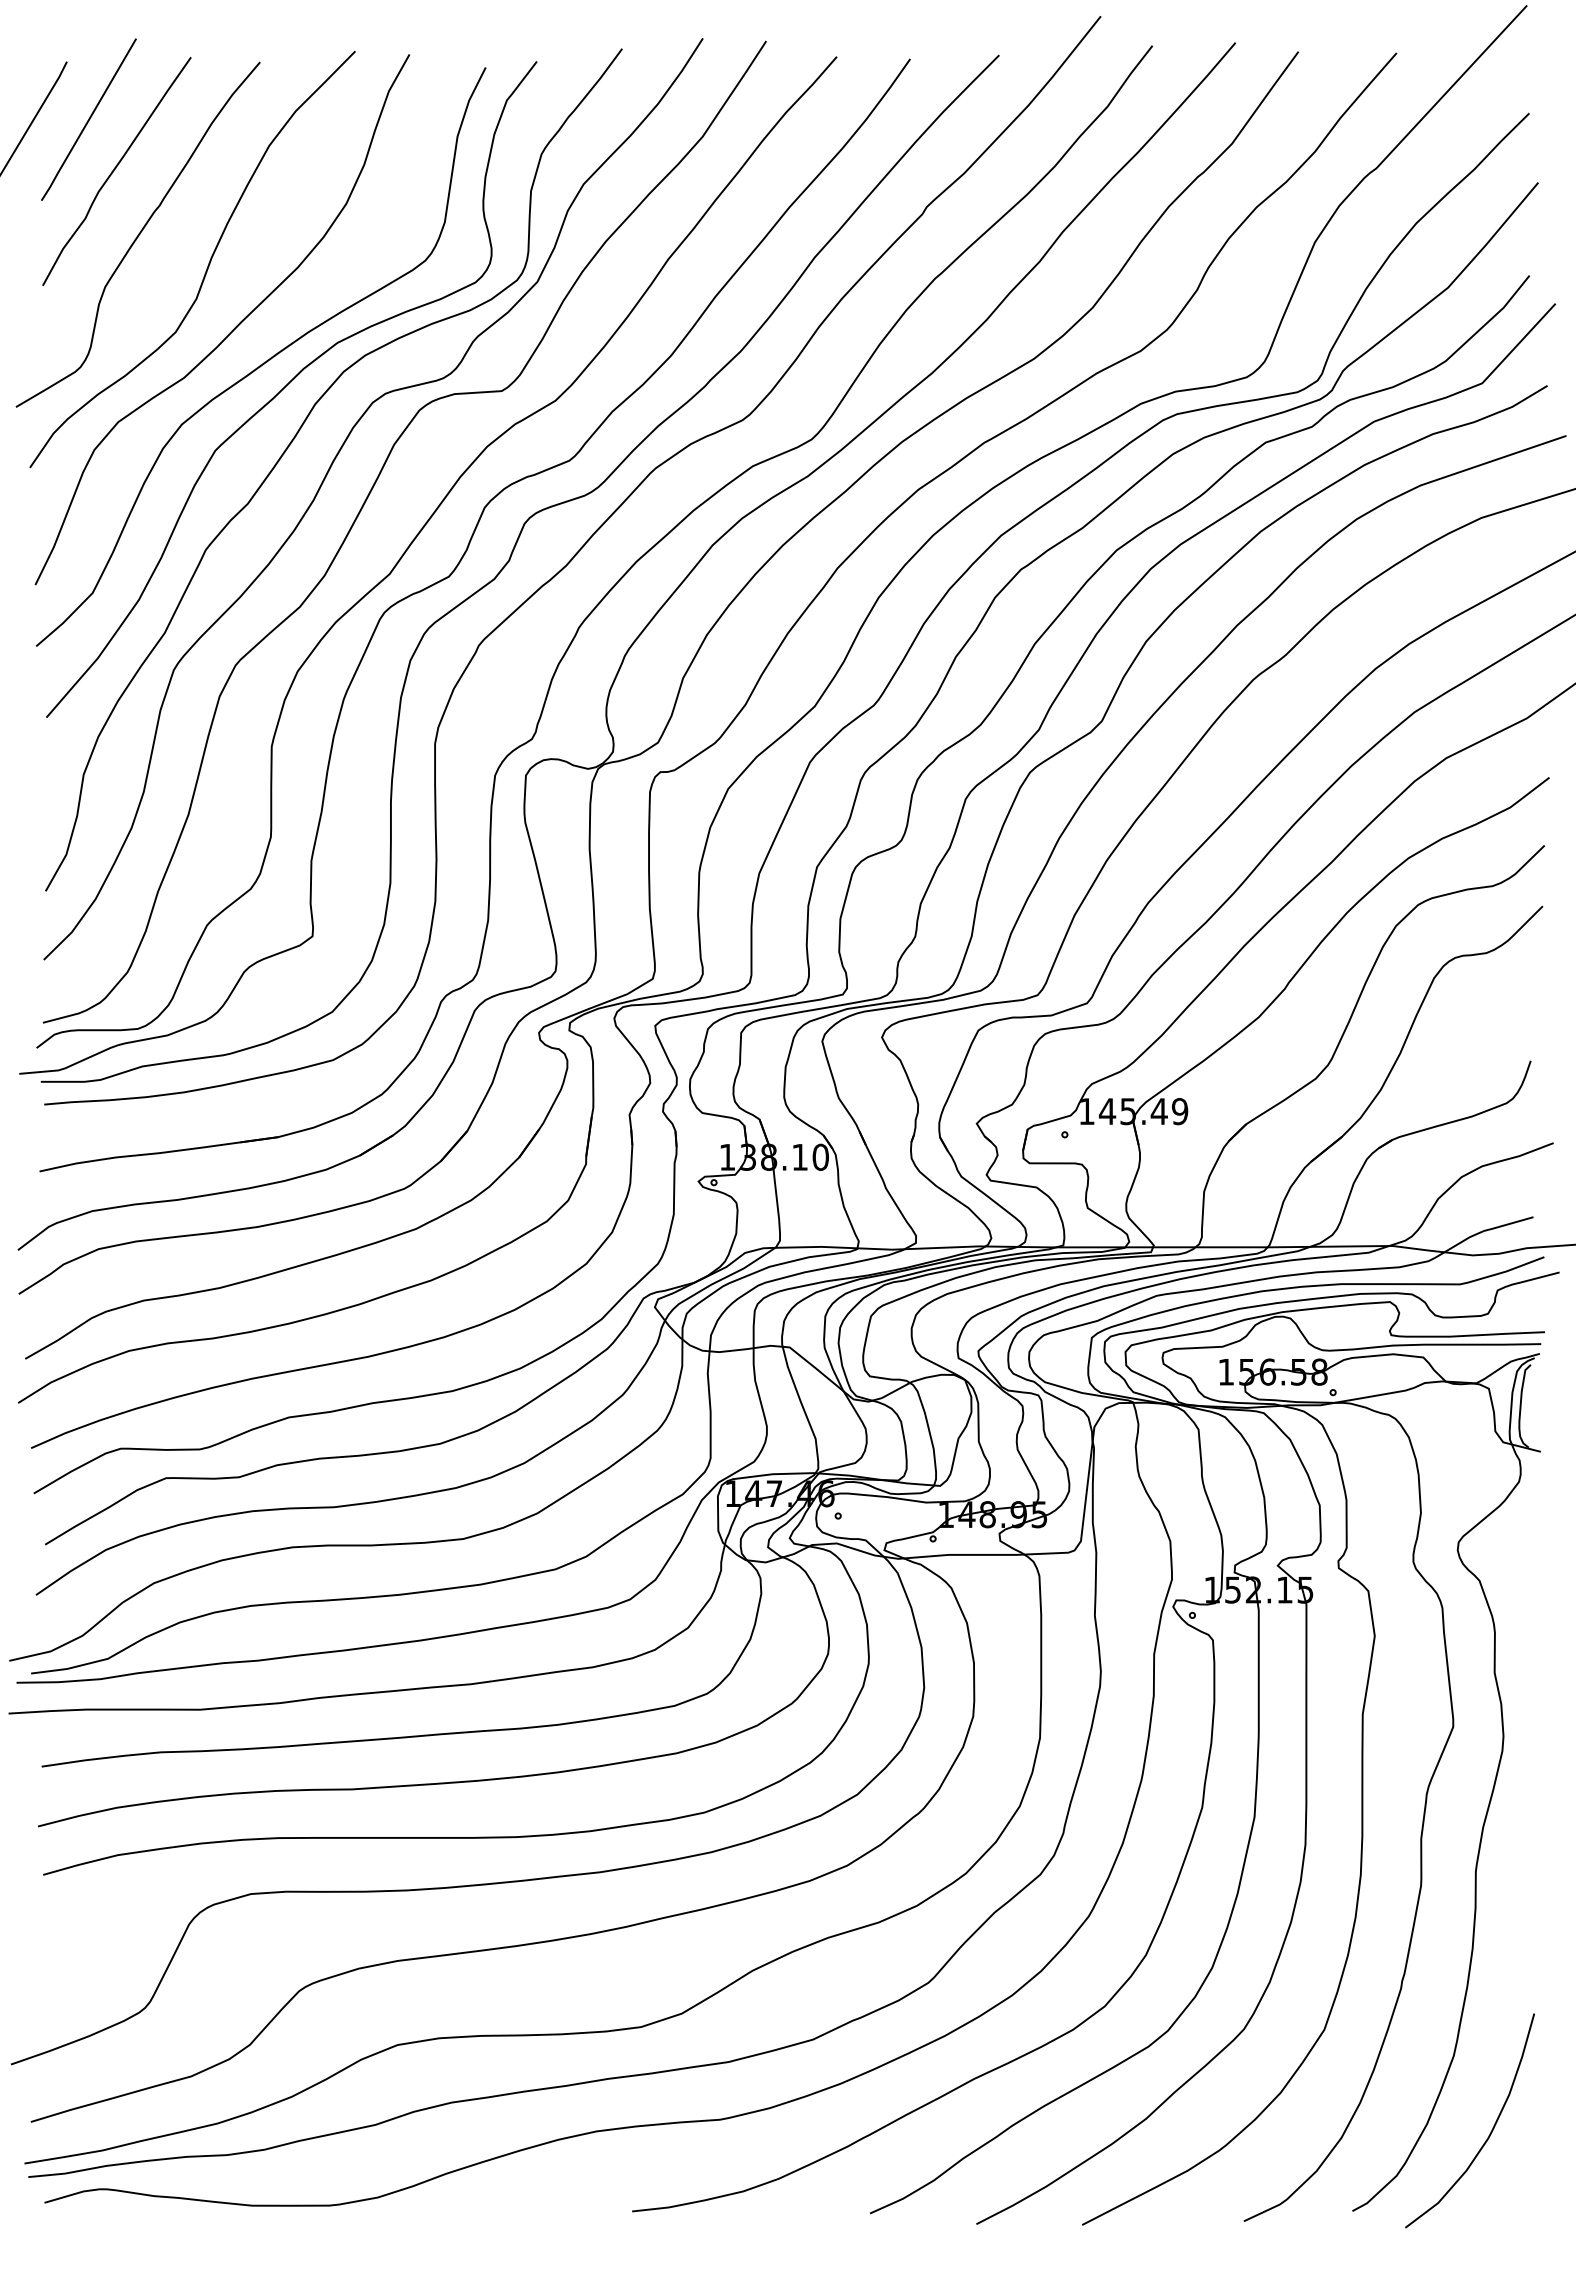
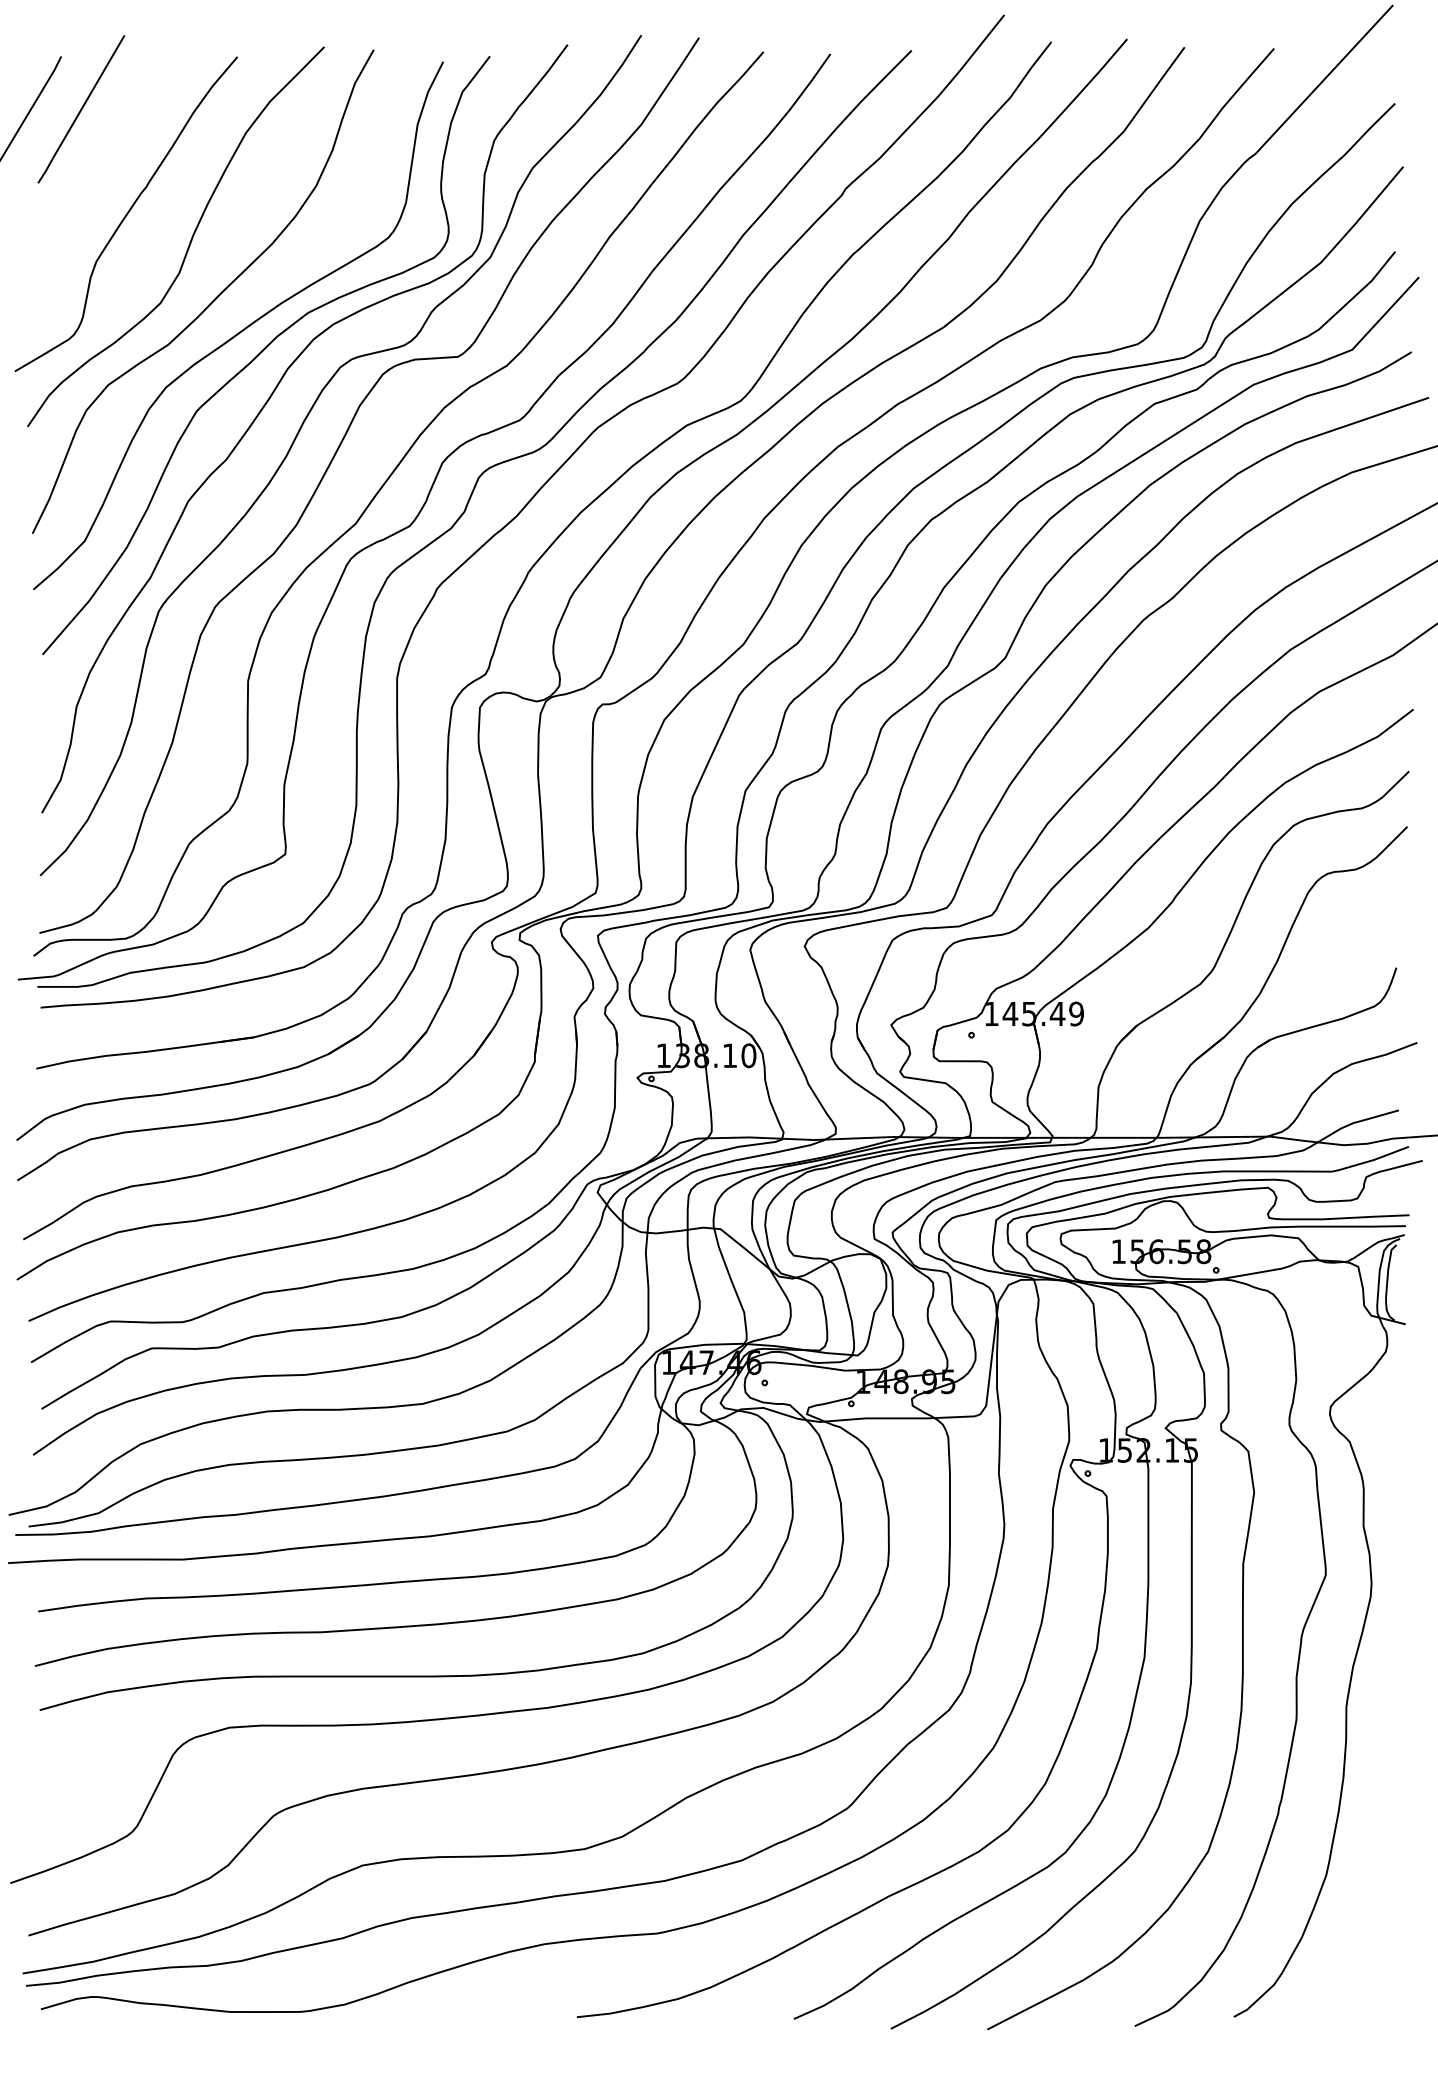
curve: (114, 171) -> (104, 156), removed
curve: (1490, 2131) -> (1359, 1944), removed

